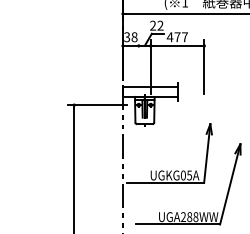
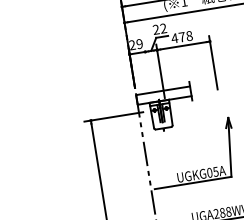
text: (130, 37) -> (135, 44), 38 -> 29
text: (185, 37) -> (190, 36), 477 -> 478

